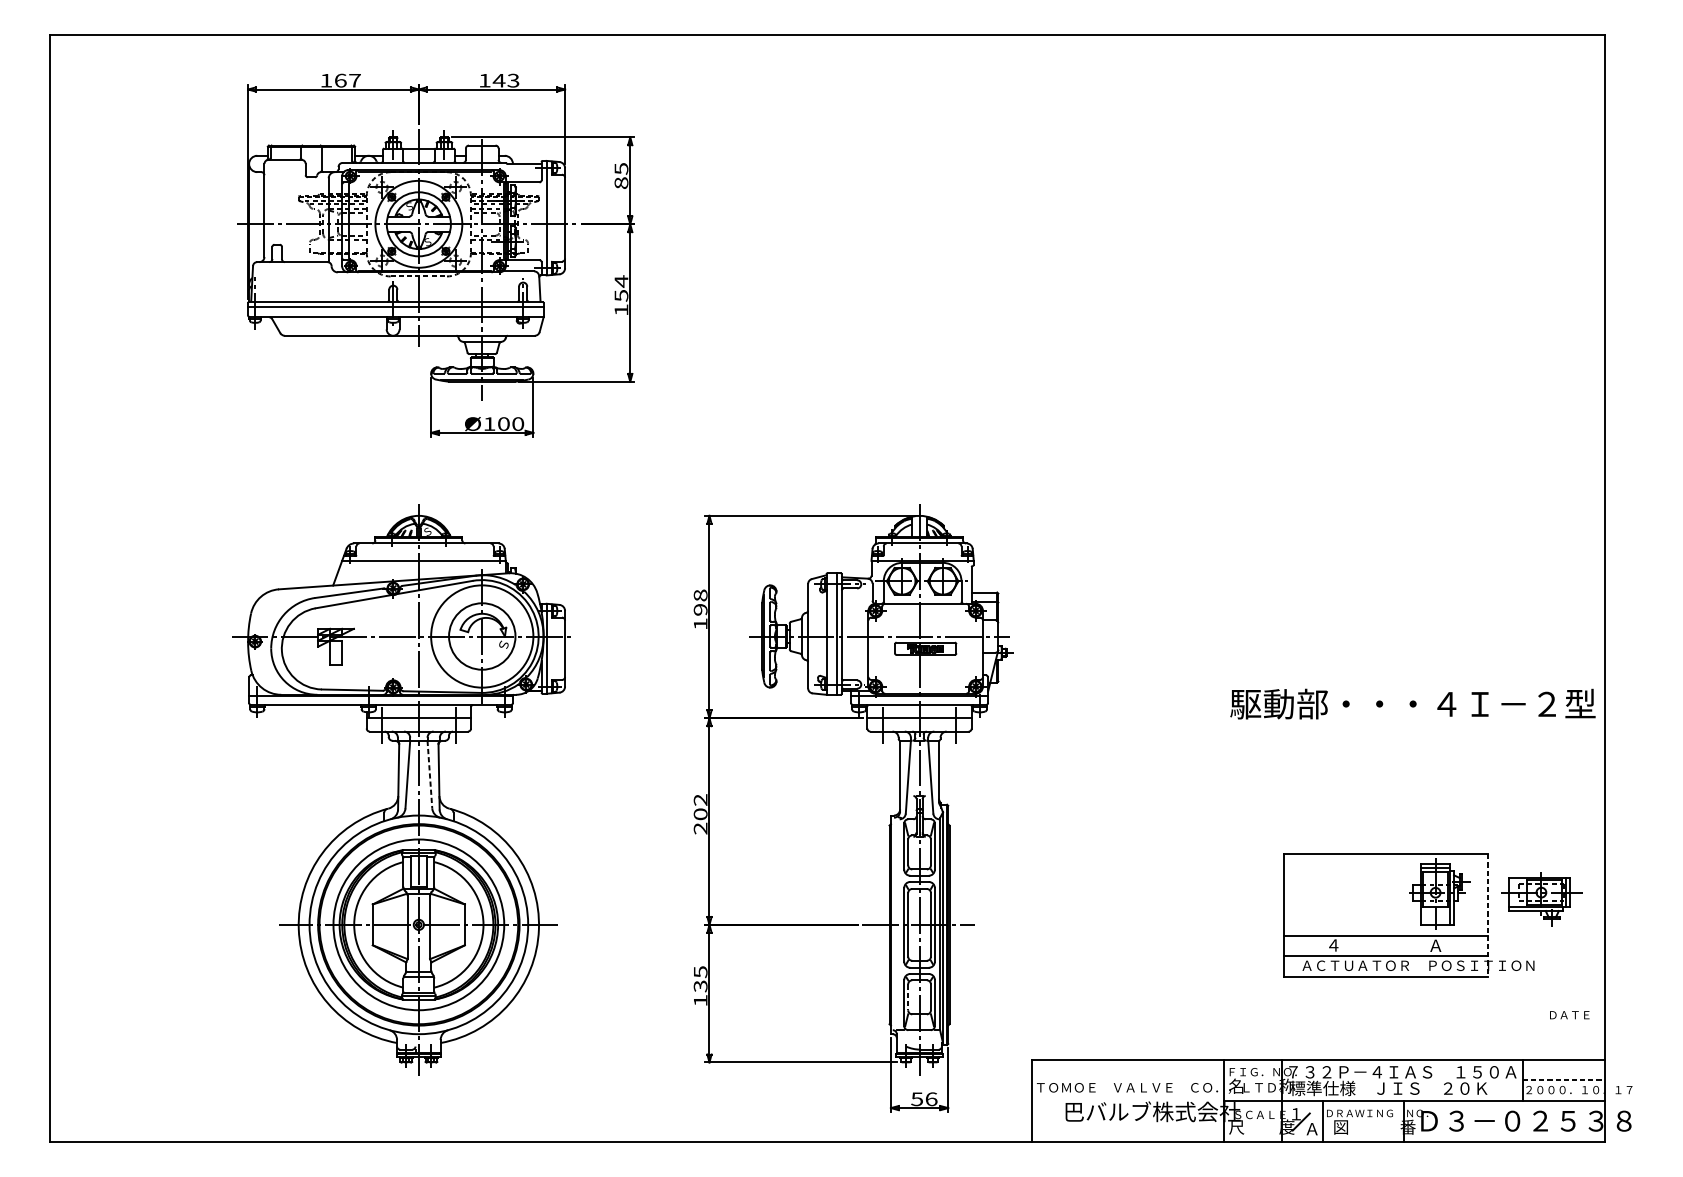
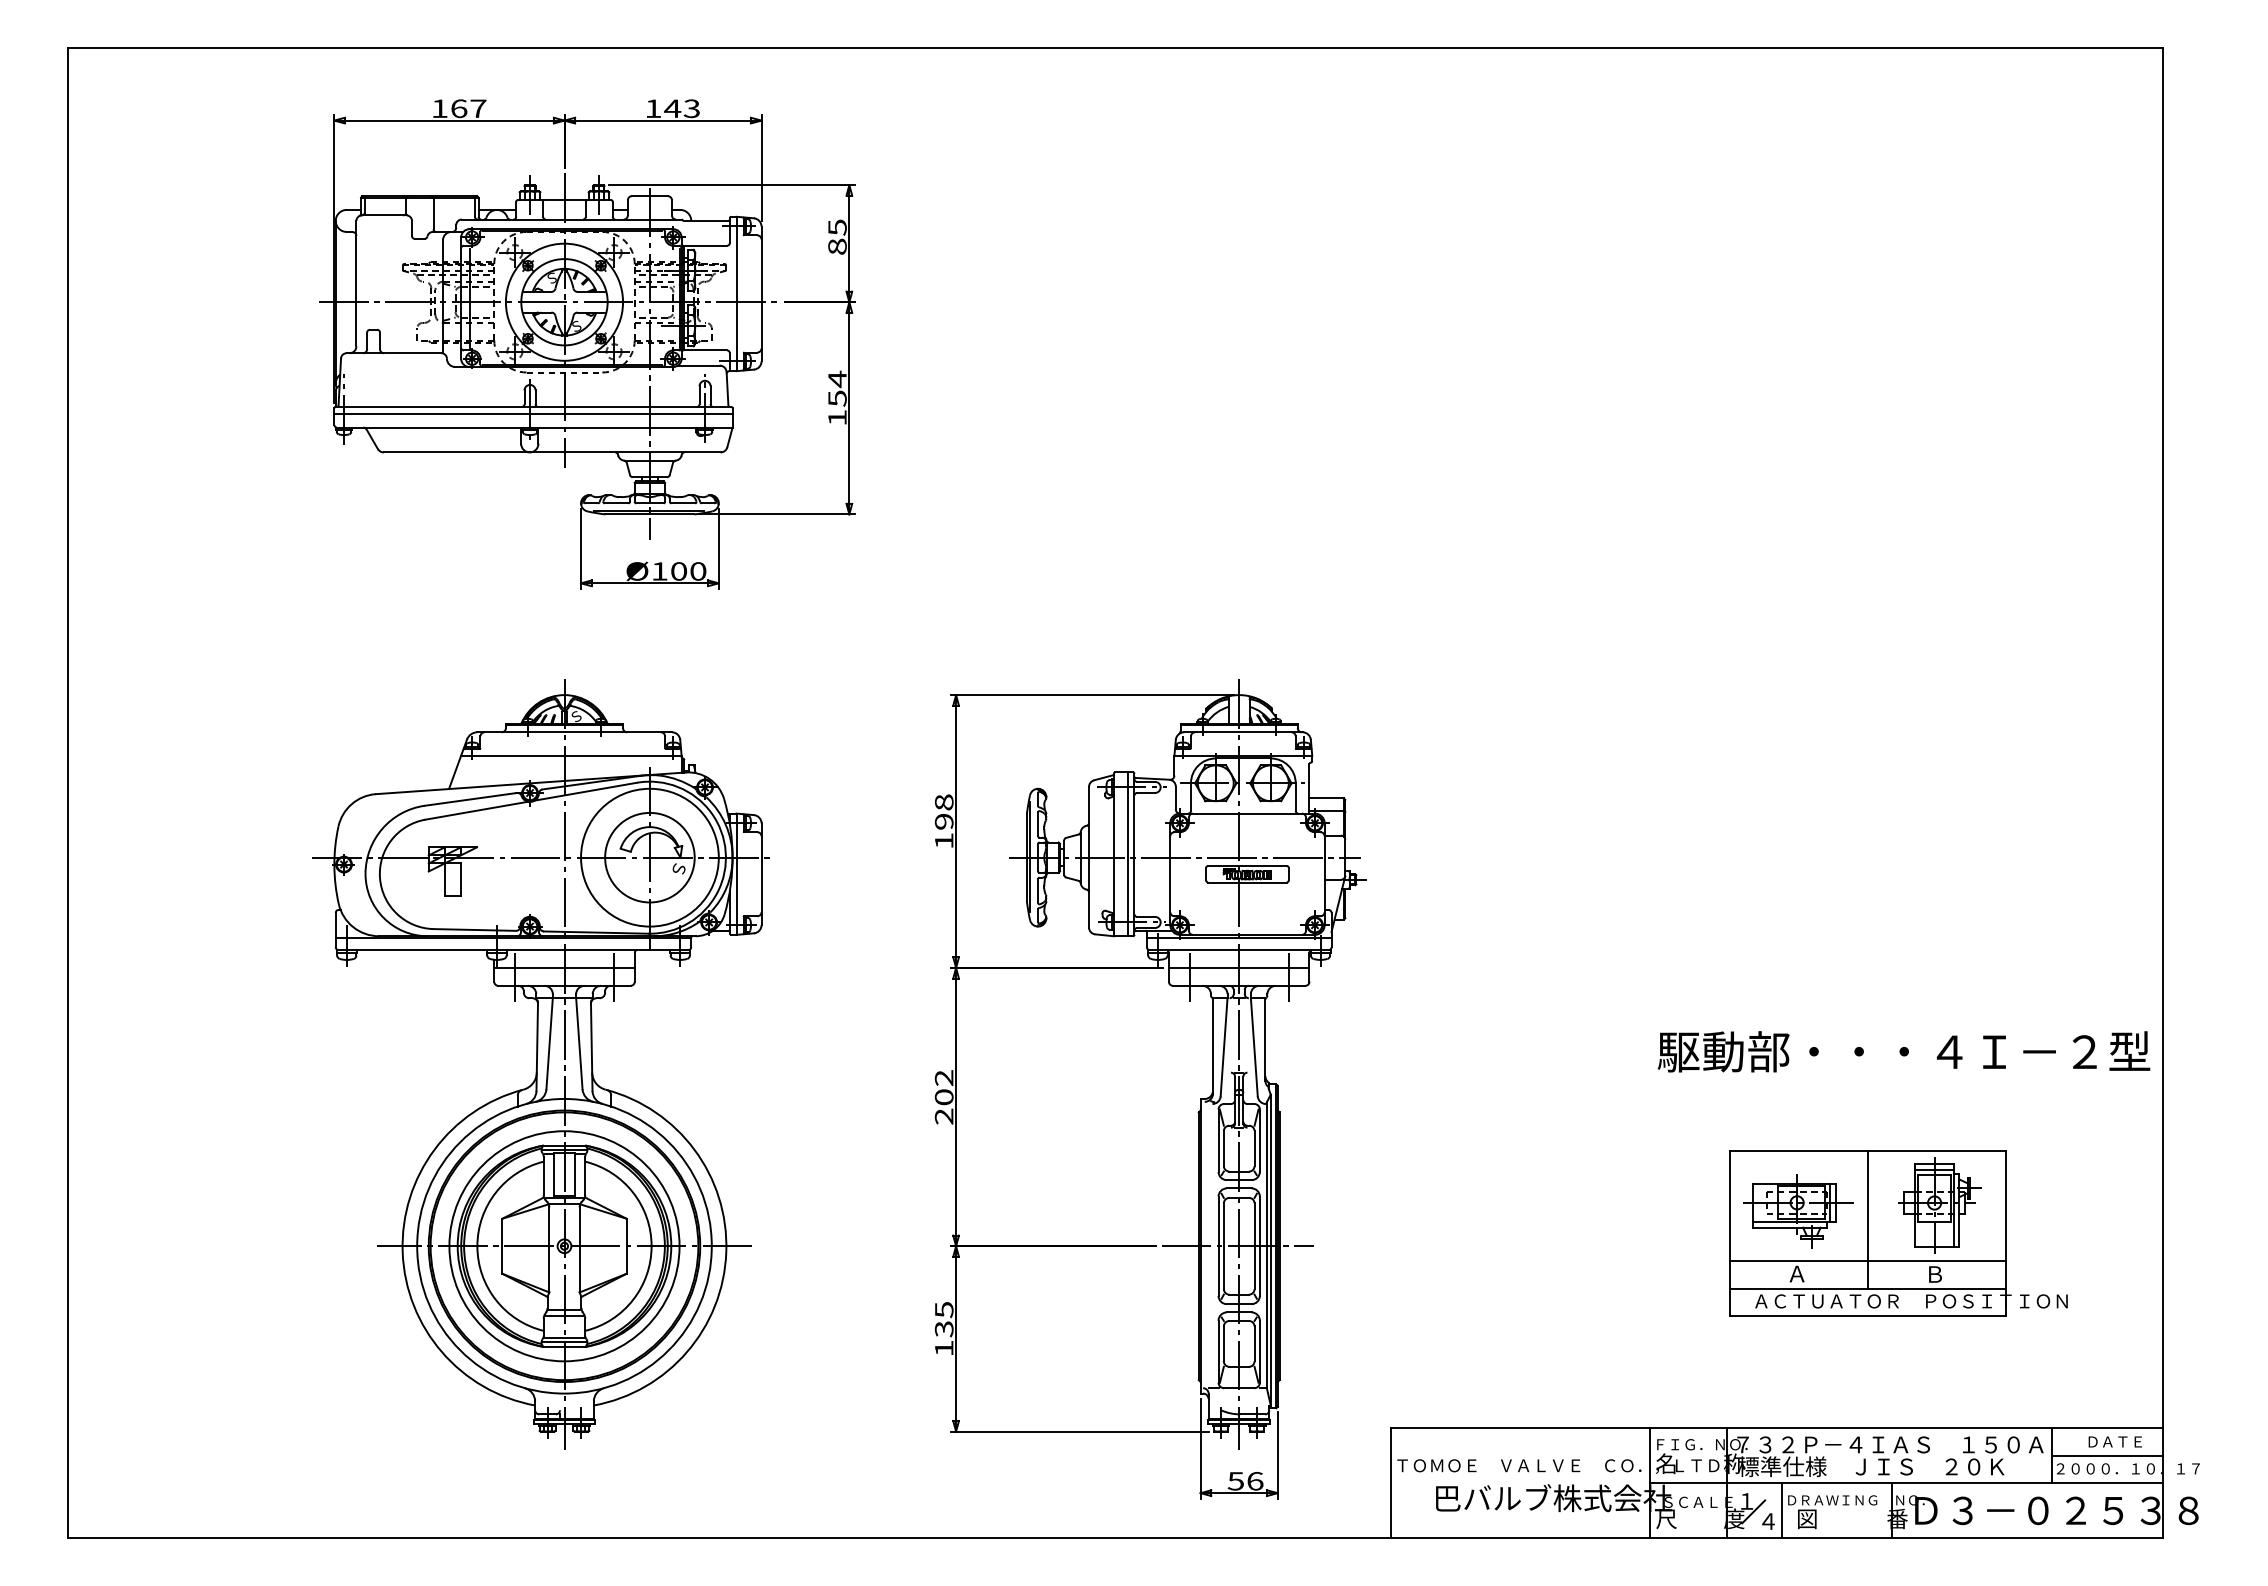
text: (1412, 703) -> (1903, 1051), moved
line: (430, 774) -> (579, 1043), dashed -> solid
part: (1542, 899) -> (1798, 1211), moved
line: (1385, 905) -> (1867, 1219), added
line: (1488, 915) -> (2005, 1233), dashed -> solid
text: (1333, 945) -> (1796, 1273), ４ -> Ａ
text: (1435, 945) -> (1934, 1274), Ａ -> Ｂ
line: (907, 997) -> (1223, 1344), dashed -> solid
text: (1569, 1014) -> (2114, 1441), moved
line: (1563, 1080) -> (2107, 1455), dashed -> solid
text: (1311, 1129) -> (1767, 1521), Ａ -> ４

